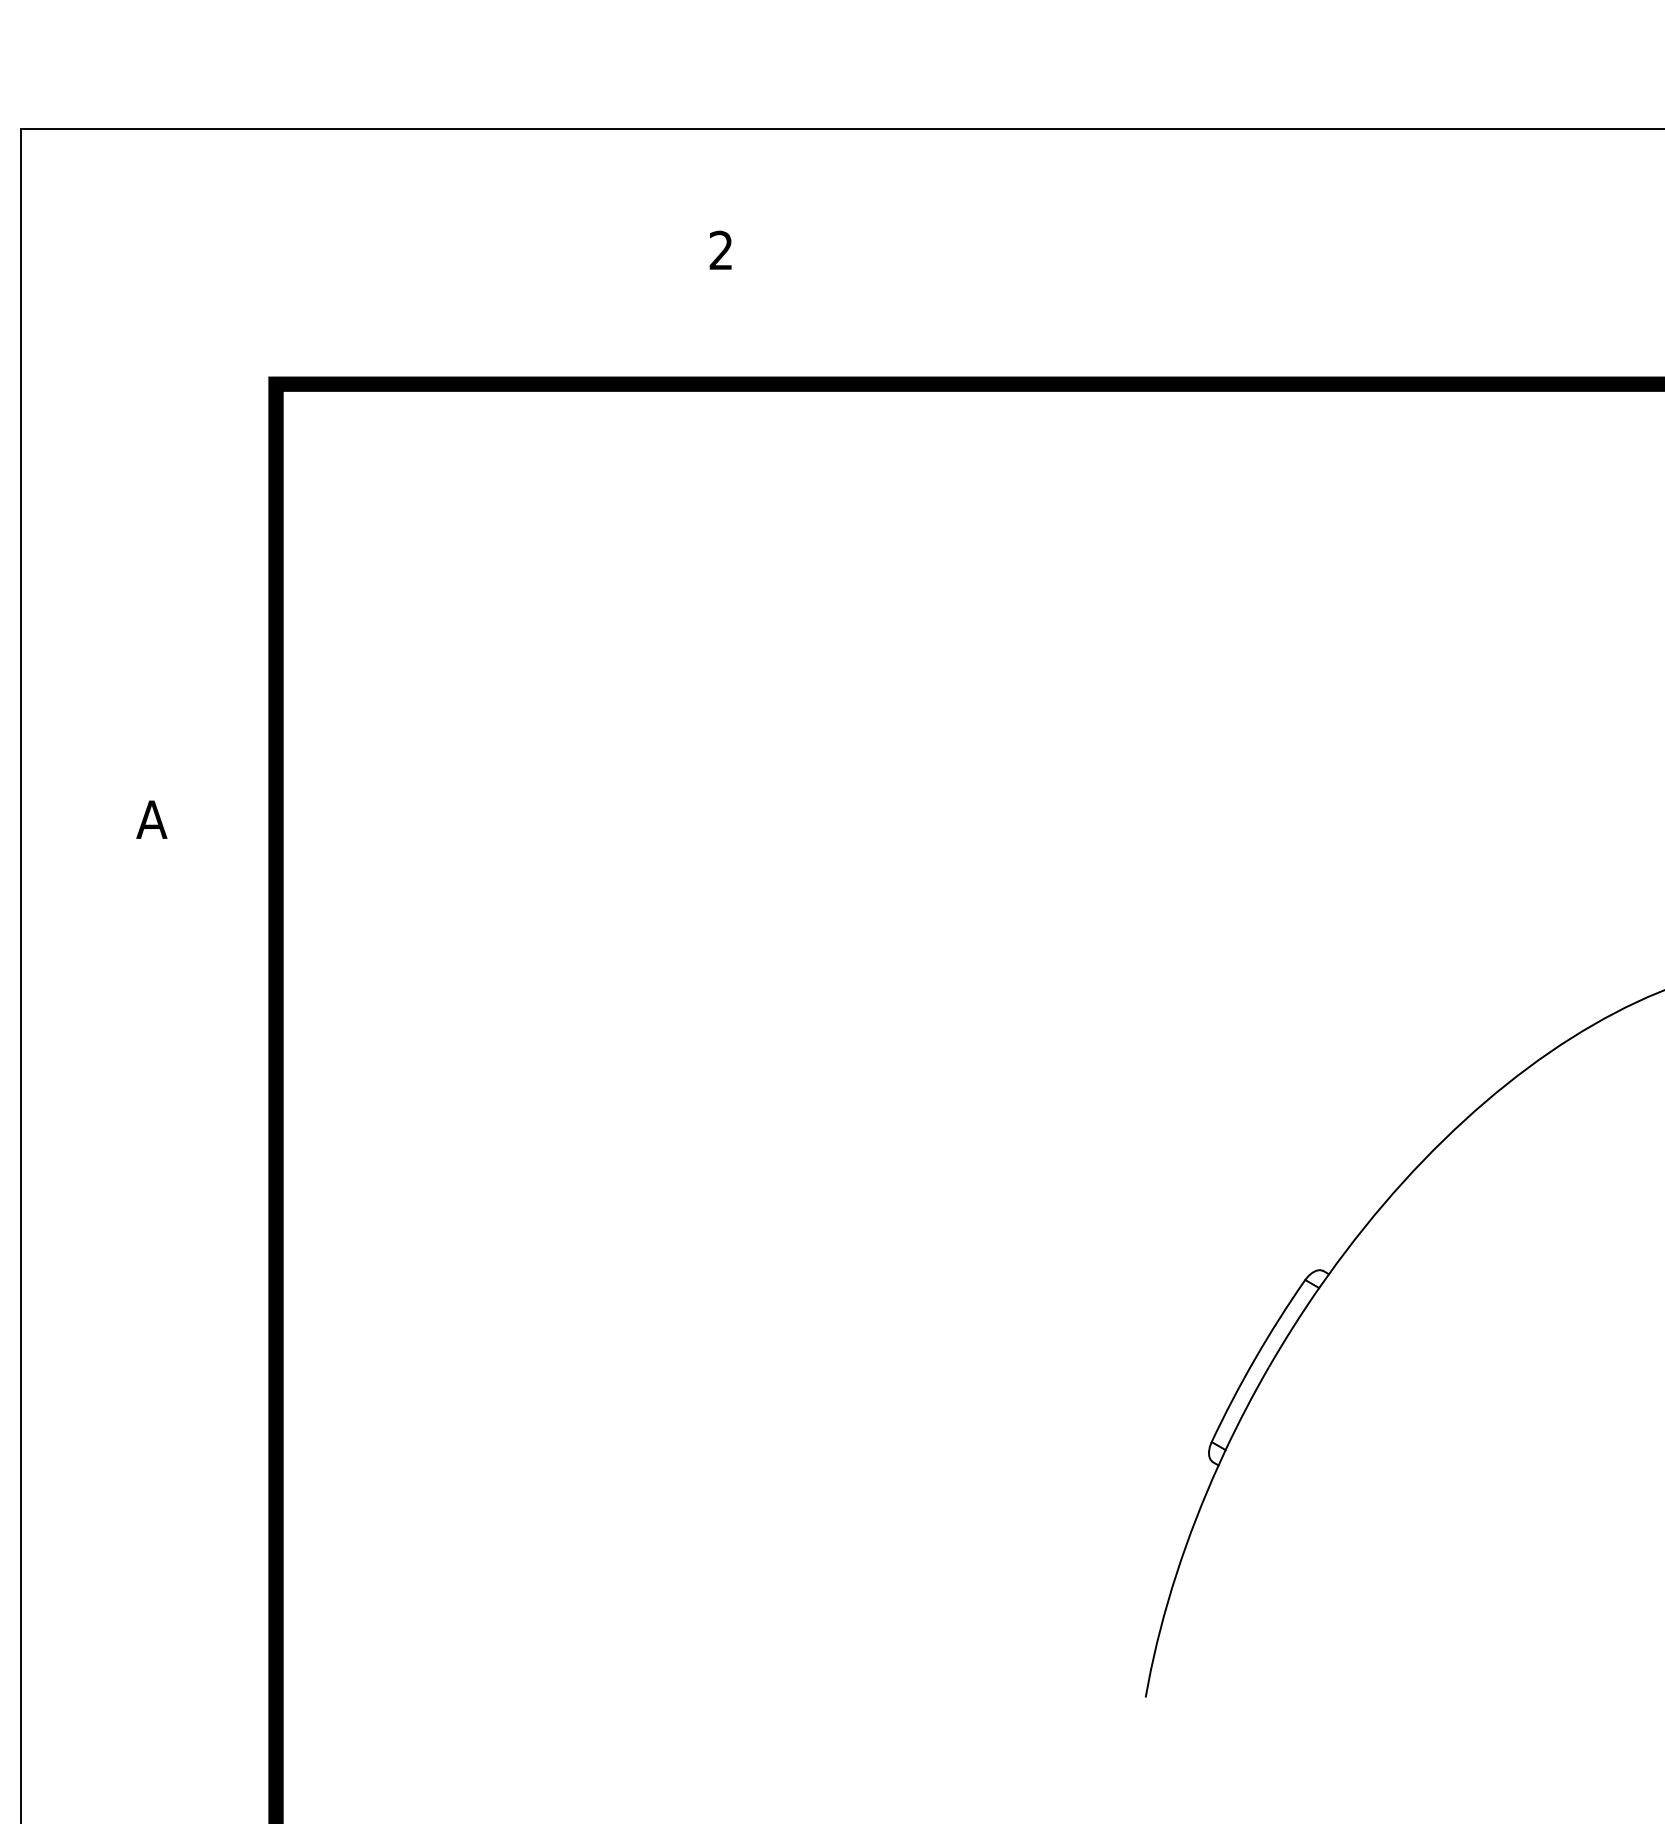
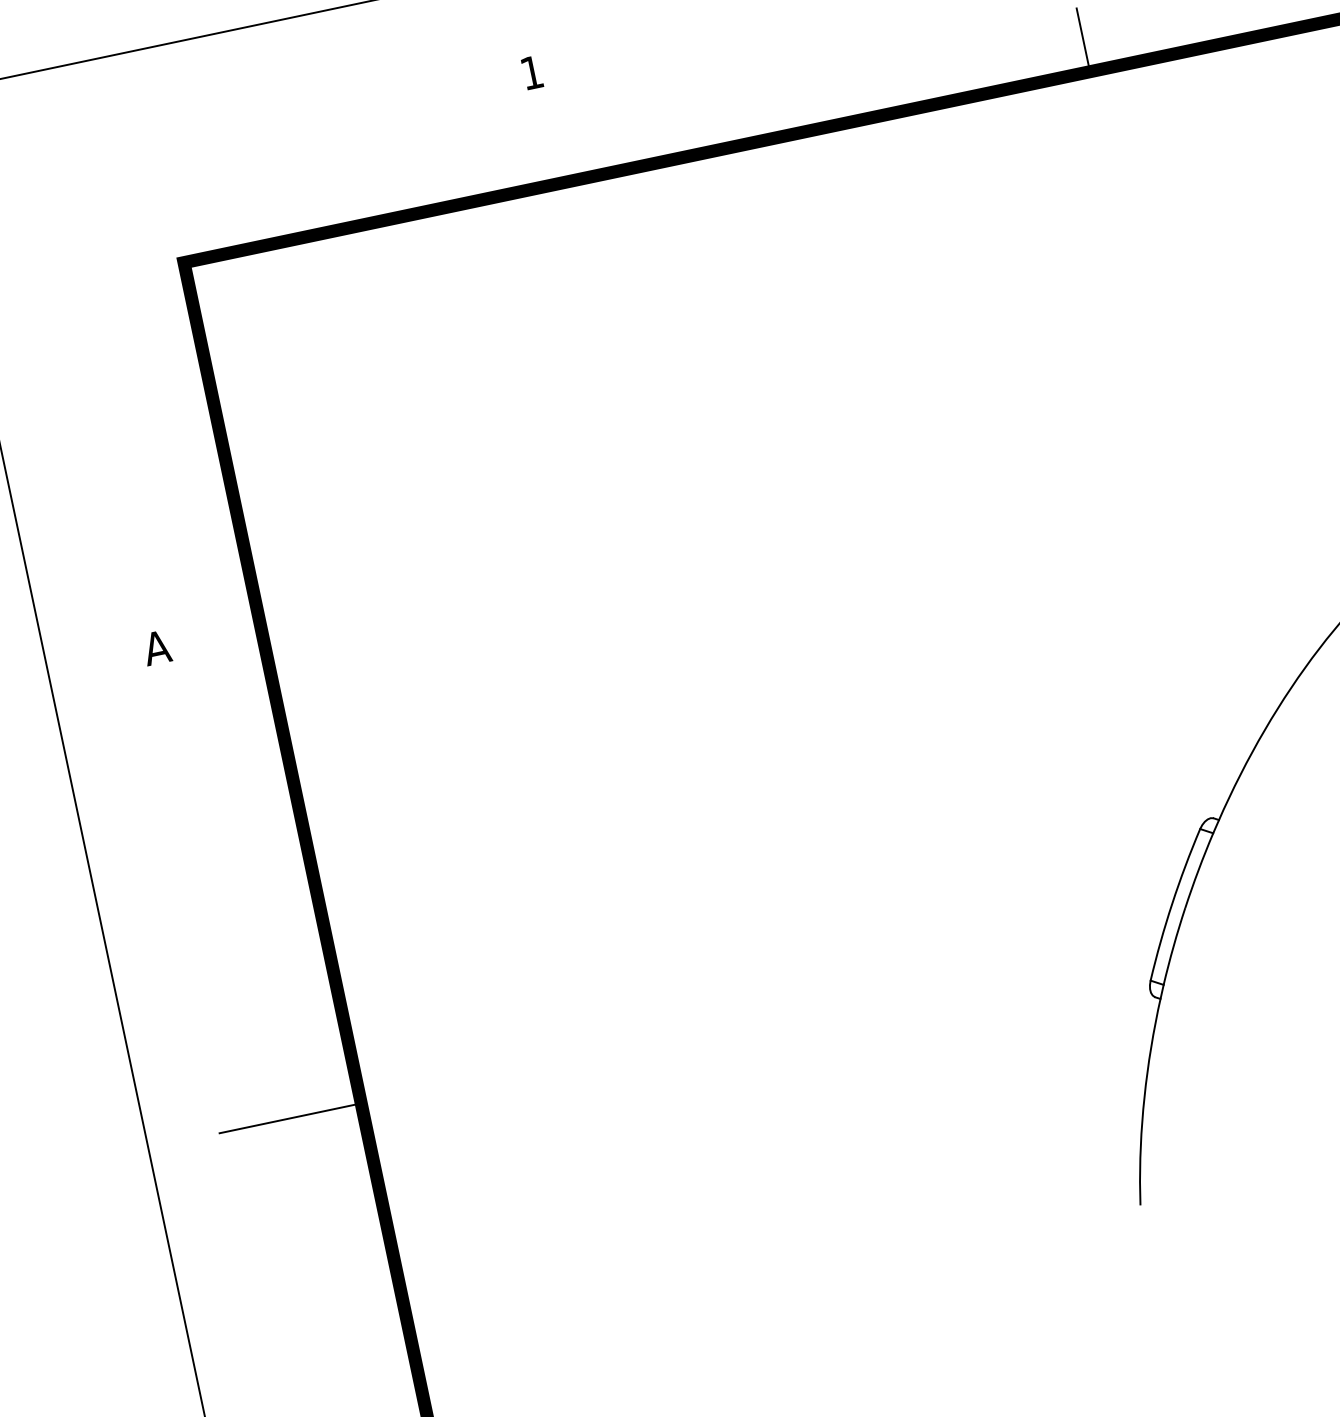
text: (720, 249) -> (531, 72), 2 -> 1
line: (1361, 346) -> (1083, 40), added
line: (191, 1392) -> (290, 1118), added

